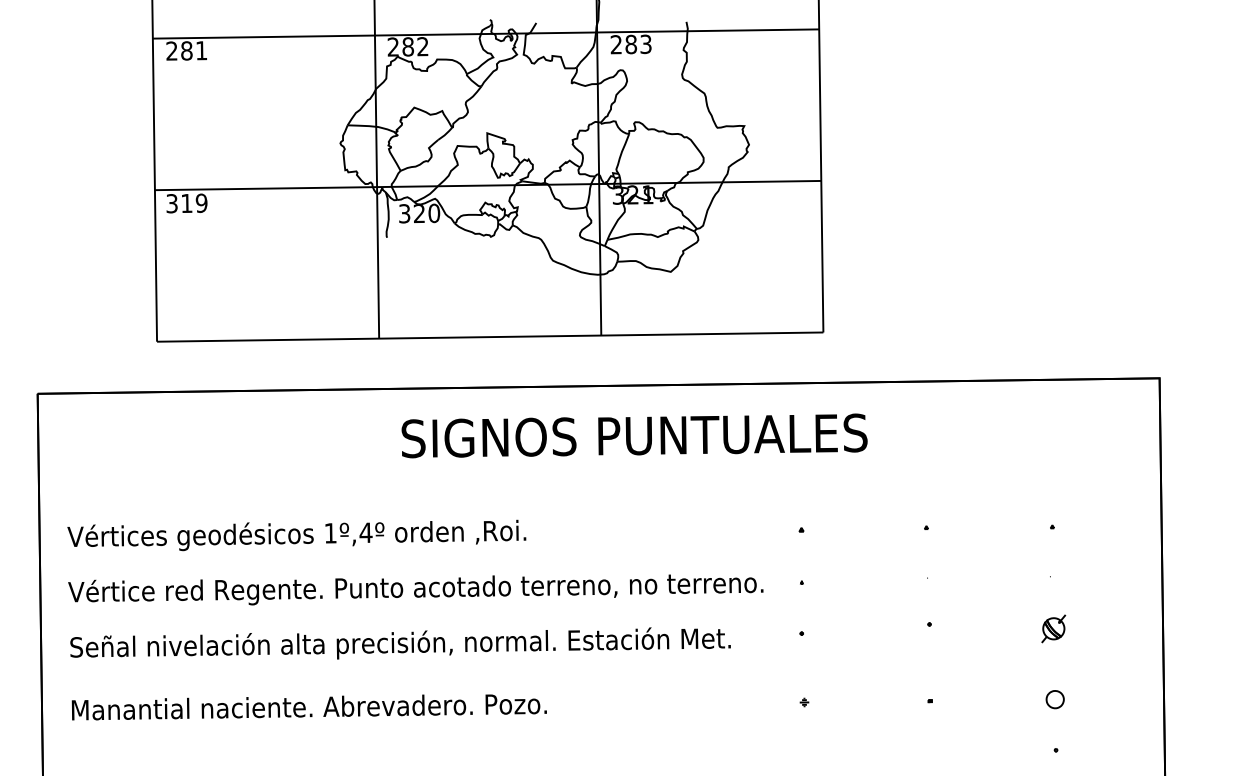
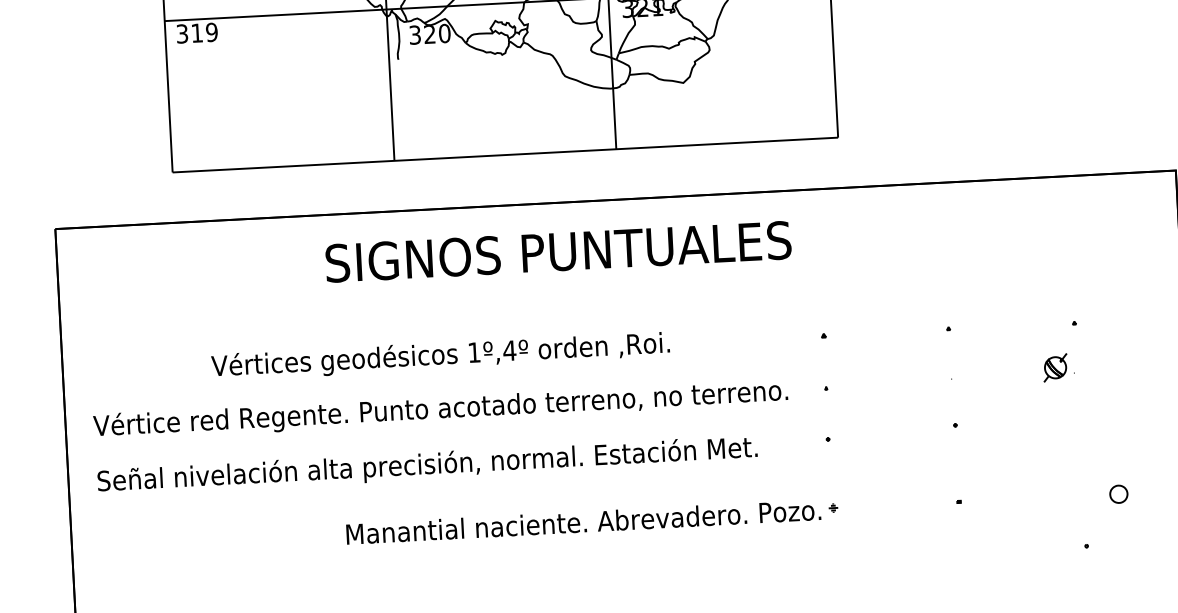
text: (634, 435) -> (558, 251), moved
text: (296, 535) -> (440, 356), moved
part: (1053, 628) -> (1055, 367), moved
part: (1054, 699) -> (1118, 494), moved
text: (308, 707) -> (582, 522), moved

